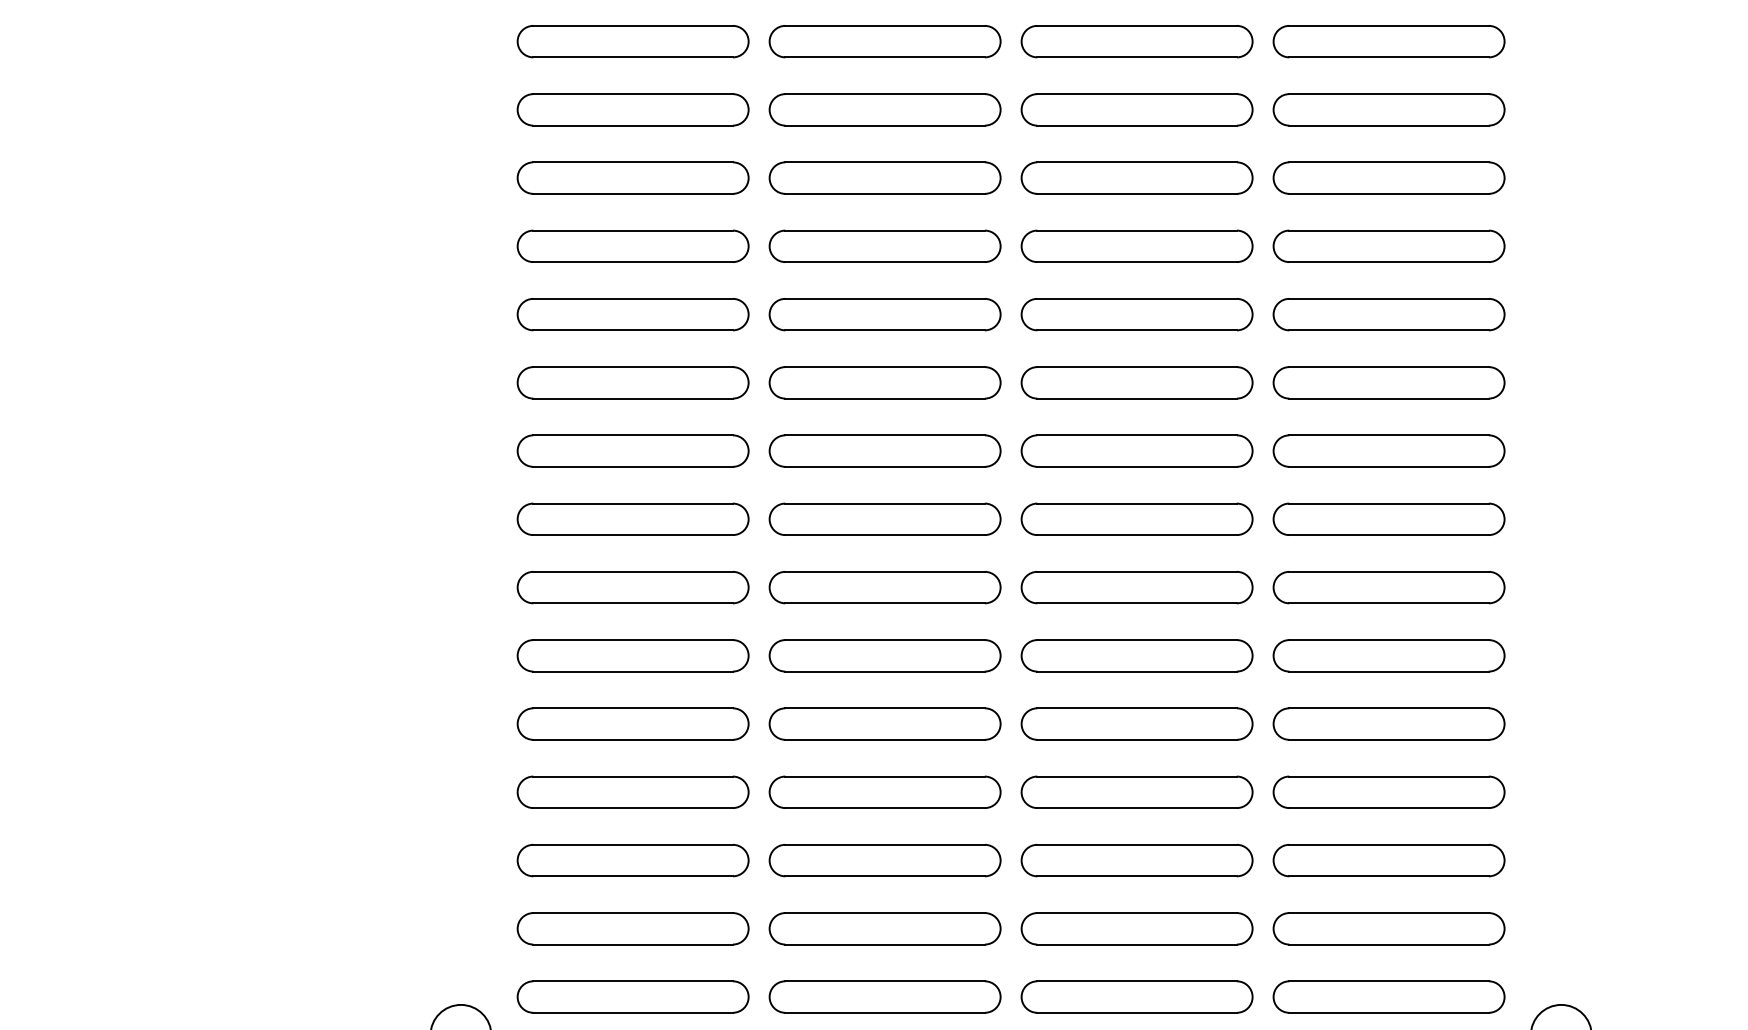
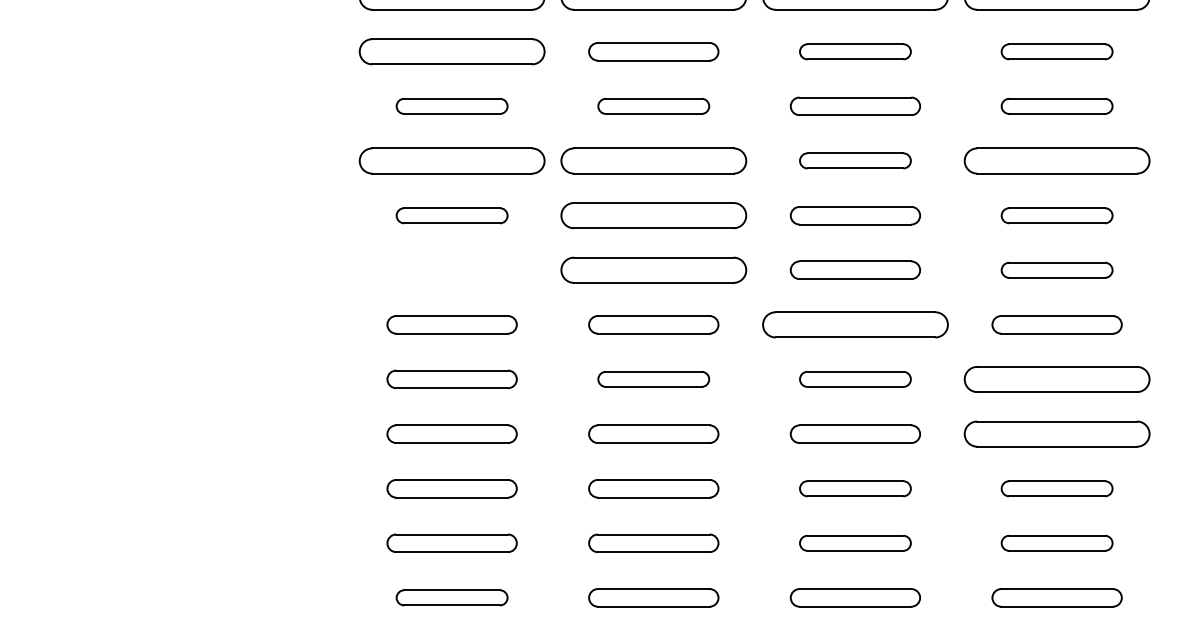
part: (884, 109) -> (653, 51), size x0.7
part: (1136, 109) -> (855, 51), size x0.6
part: (1388, 109) -> (1056, 51), size x0.6
part: (632, 177) -> (451, 105), size x0.6
part: (884, 177) -> (653, 105), size x0.6
part: (1136, 177) -> (855, 105), size x0.7
part: (1388, 177) -> (1056, 105), size x0.6
part: (1136, 245) -> (855, 160), size x0.6
part: (632, 314) -> (451, 215), size x0.6
part: (1136, 314) -> (855, 215), size x0.7
part: (1388, 314) -> (1056, 215), size x0.6
part: (632, 382) -> (451, 269), removed
part: (1136, 382) -> (855, 269), size x0.7
part: (1388, 382) -> (1056, 269), size x0.6
part: (632, 450) -> (451, 324), size x0.7
part: (884, 450) -> (653, 324), size x0.7
part: (1388, 450) -> (1056, 324), size x0.7
part: (632, 518) -> (451, 378), size x0.7
part: (884, 518) -> (653, 378), size x0.6
part: (1136, 518) -> (855, 378), size x0.6
part: (632, 587) -> (451, 434), size x0.7
part: (884, 587) -> (653, 434), size x0.7
part: (1136, 587) -> (855, 434), size x0.7
part: (632, 655) -> (451, 488), size x0.7
part: (884, 655) -> (653, 488), size x0.7
part: (1136, 655) -> (855, 488), size x0.6
part: (1388, 655) -> (1056, 488), size x0.6
part: (632, 723) -> (451, 542), size x0.7
part: (884, 723) -> (653, 542), size x0.7
part: (1136, 723) -> (855, 542), size x0.6
part: (1388, 723) -> (1056, 542), size x0.6
part: (632, 791) -> (451, 597), size x0.6
part: (884, 791) -> (653, 597), size x0.7
part: (1136, 791) -> (855, 597), size x0.7
part: (1388, 791) -> (1056, 597), size x0.7

